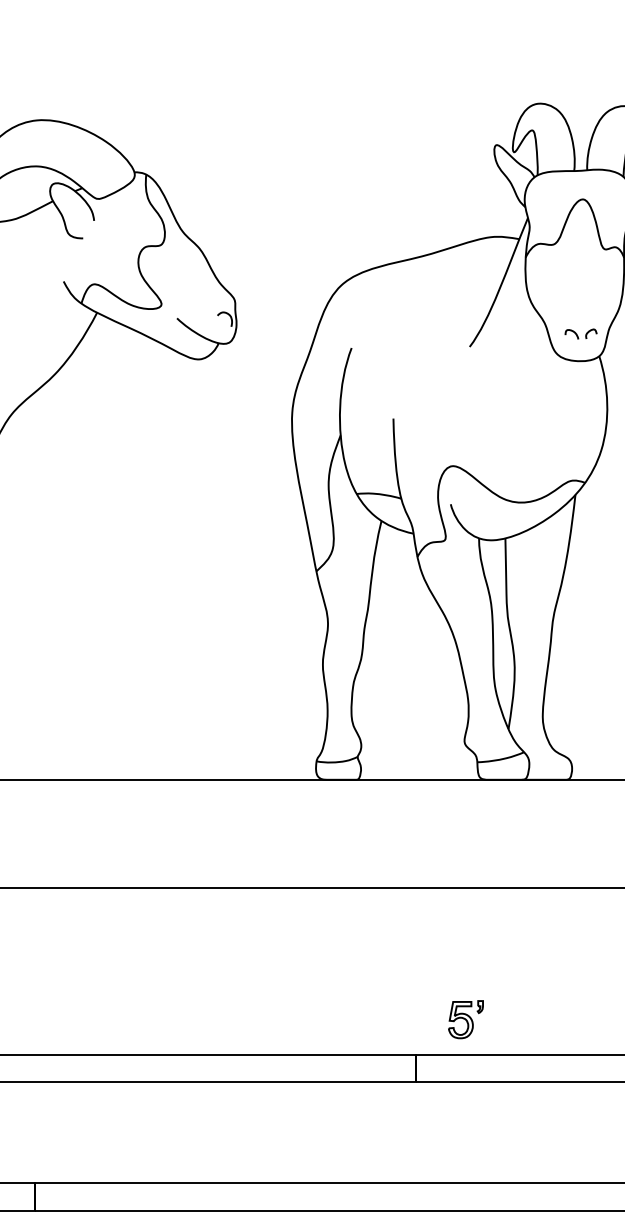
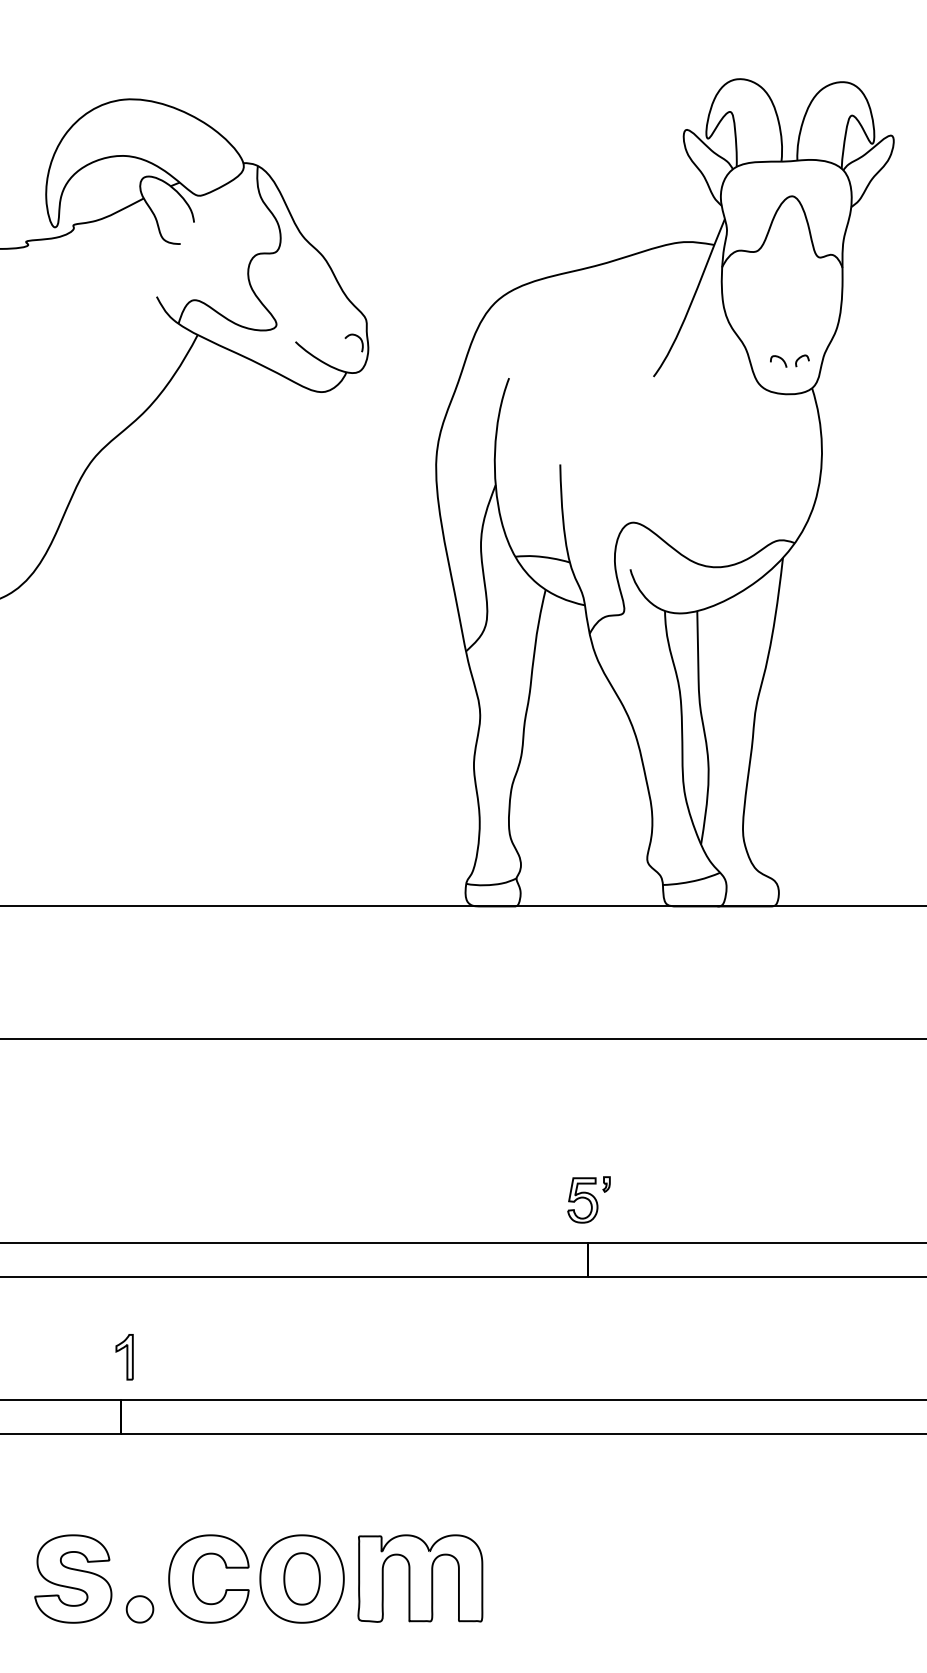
part: (465, 1019) -> (588, 1199), moved
part: (37, 1148) -> (124, 1357), added

